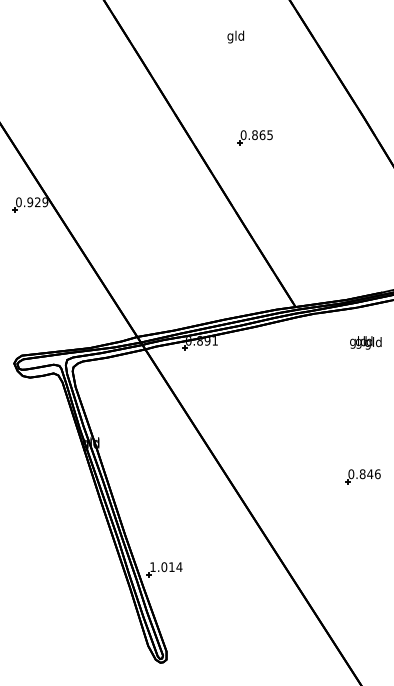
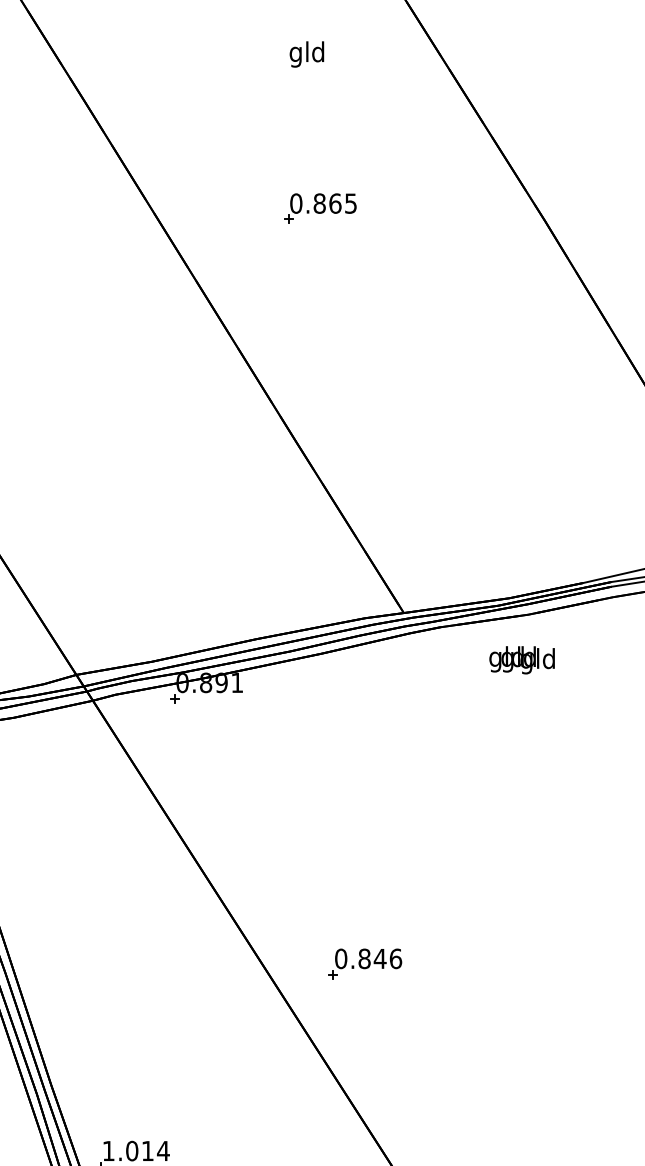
text: (235, 36) -> (306, 53), moved
part: (254, 137) -> (318, 208), moved
text: (365, 342) -> (521, 659), moved
part: (362, 476) -> (364, 963), moved

